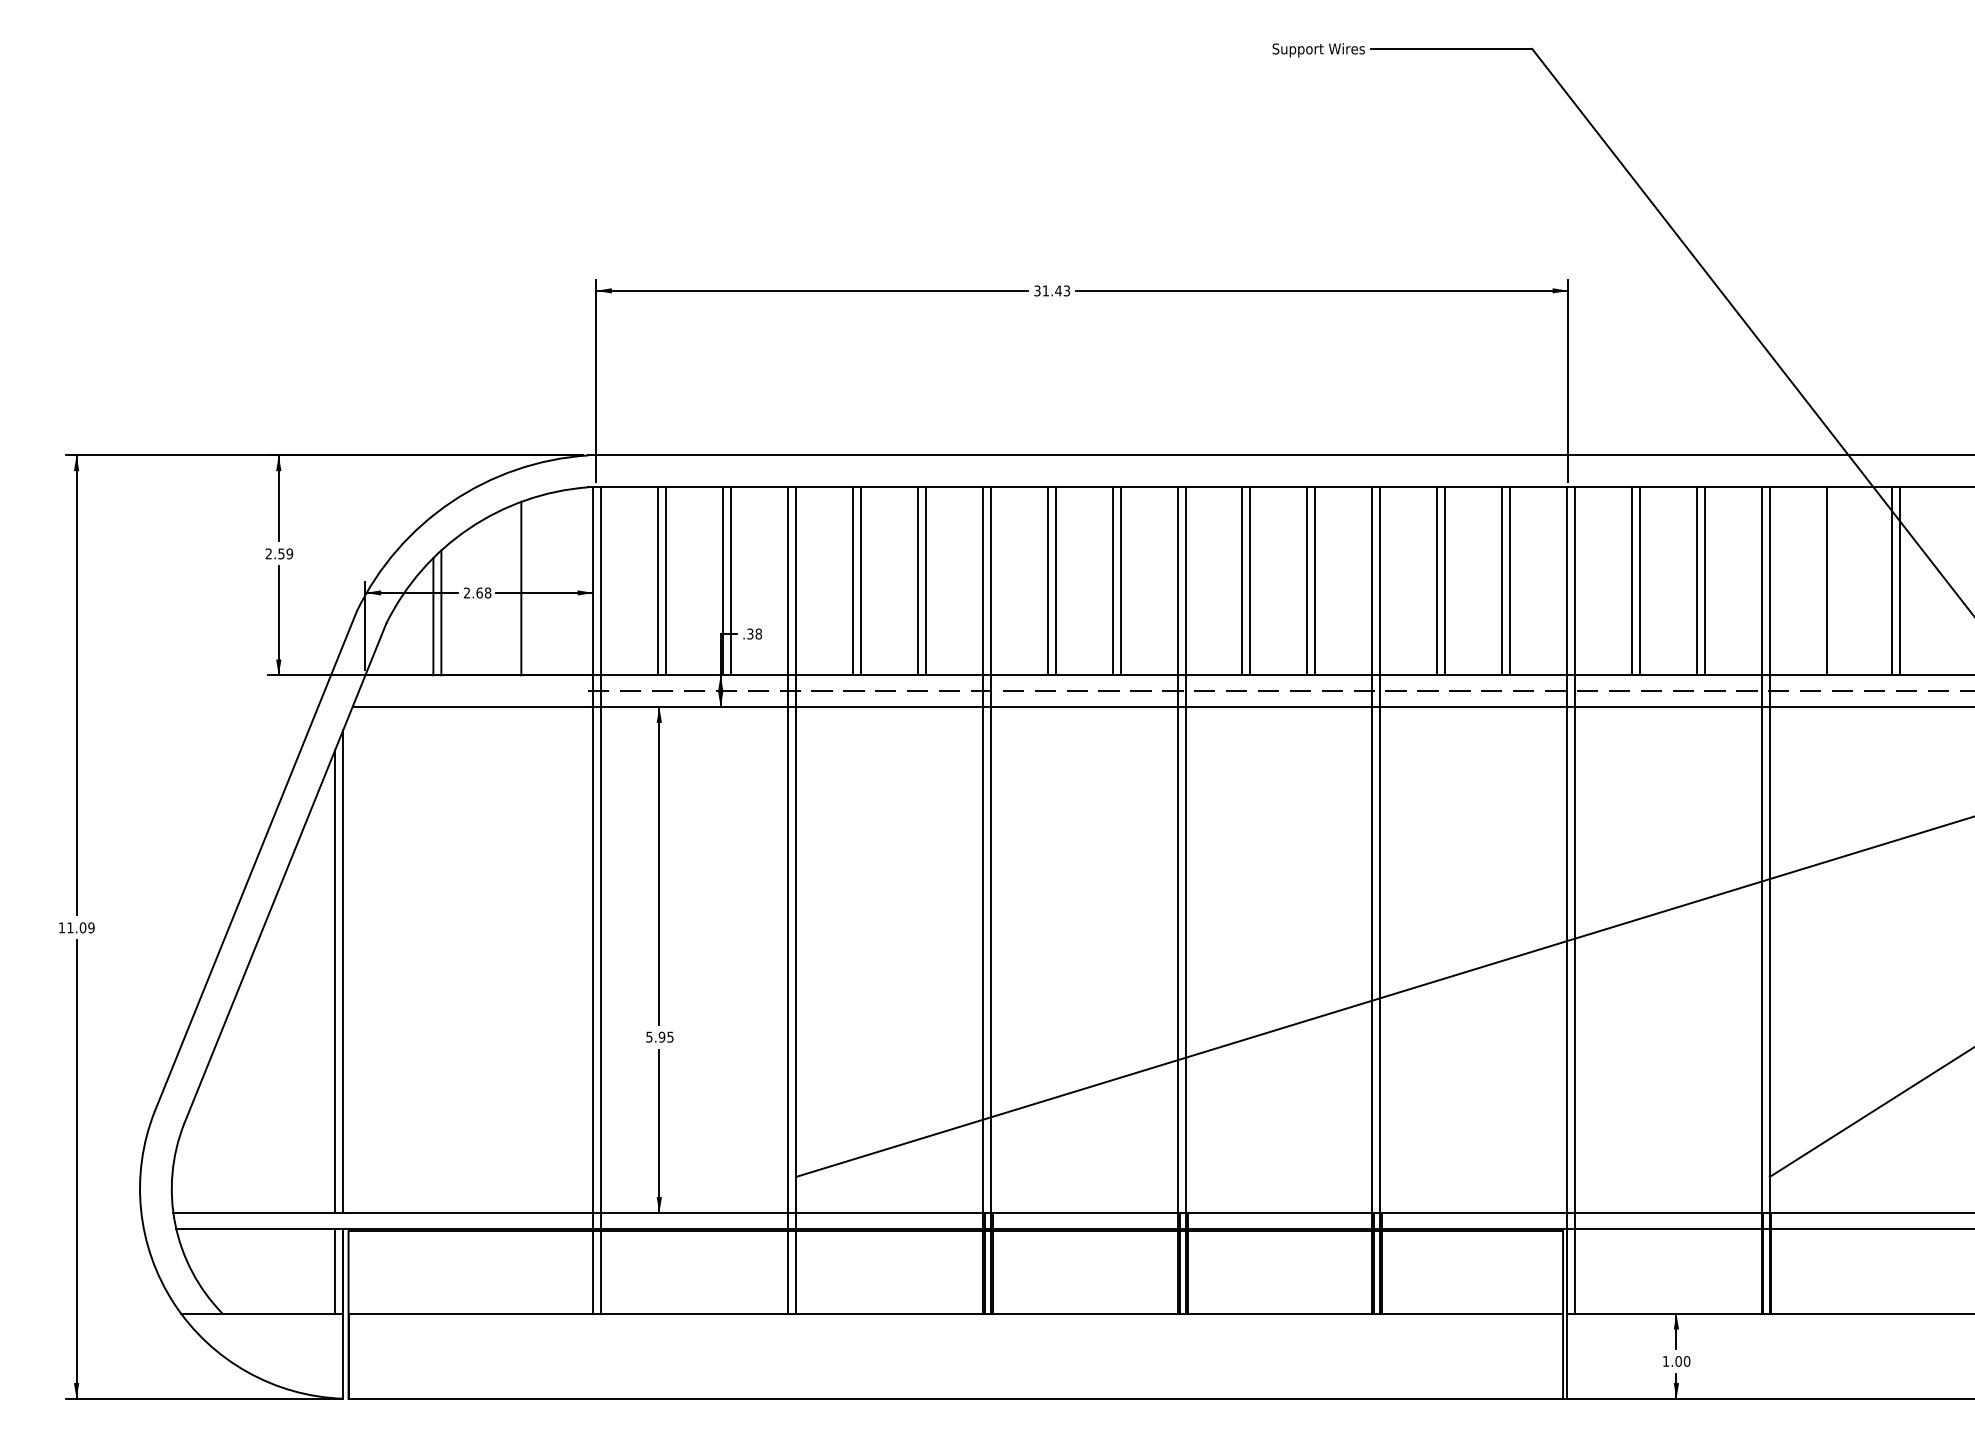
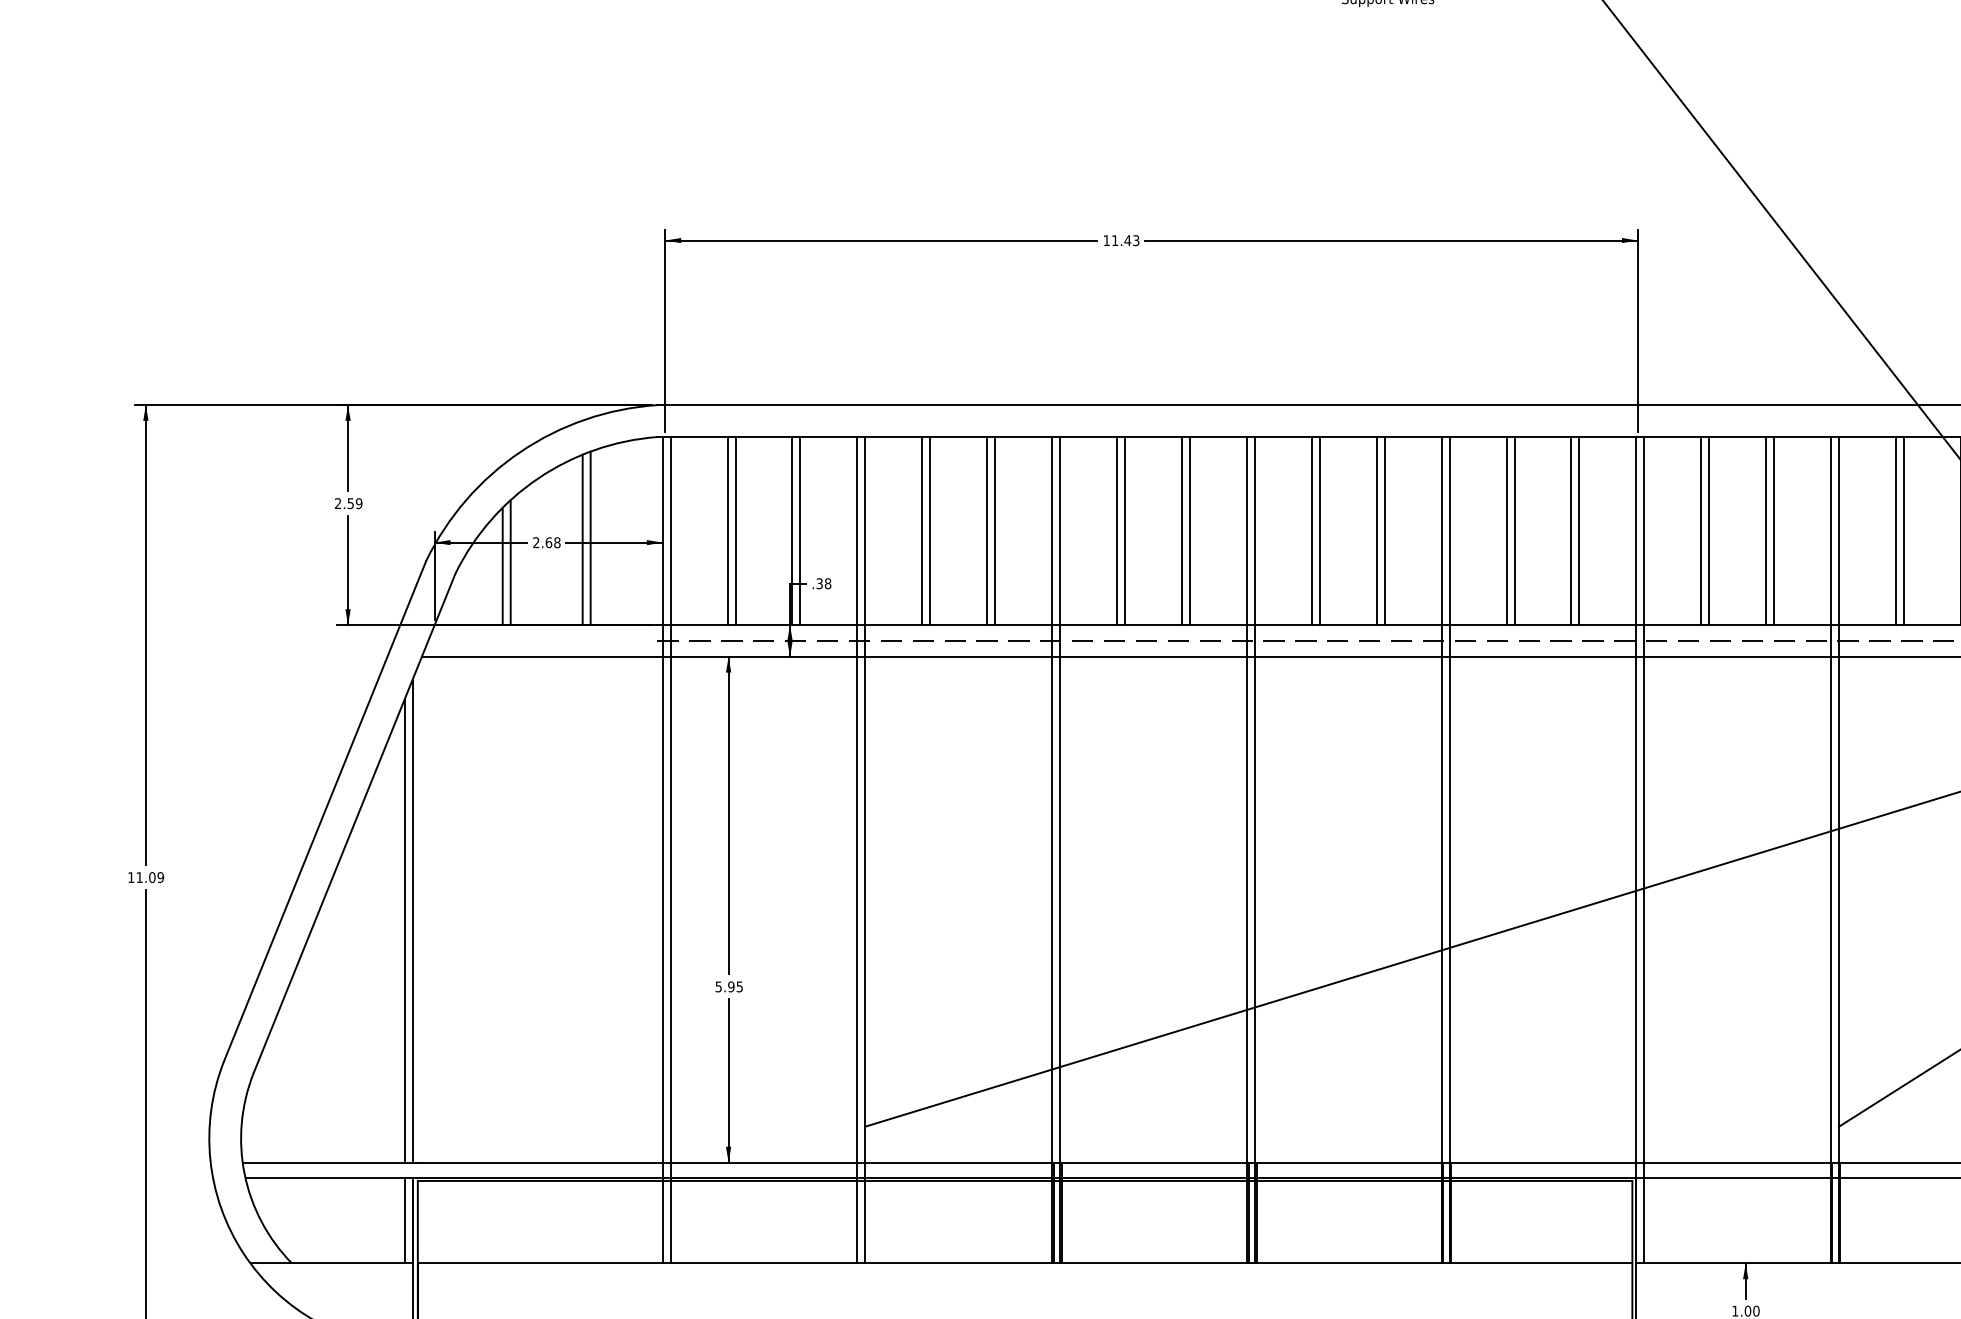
text: (1037, 290) -> (1106, 240), 31.43 -> 11.43
line: (1834, 581) -> (1903, 531), added
line: (513, 589) -> (582, 539), added

